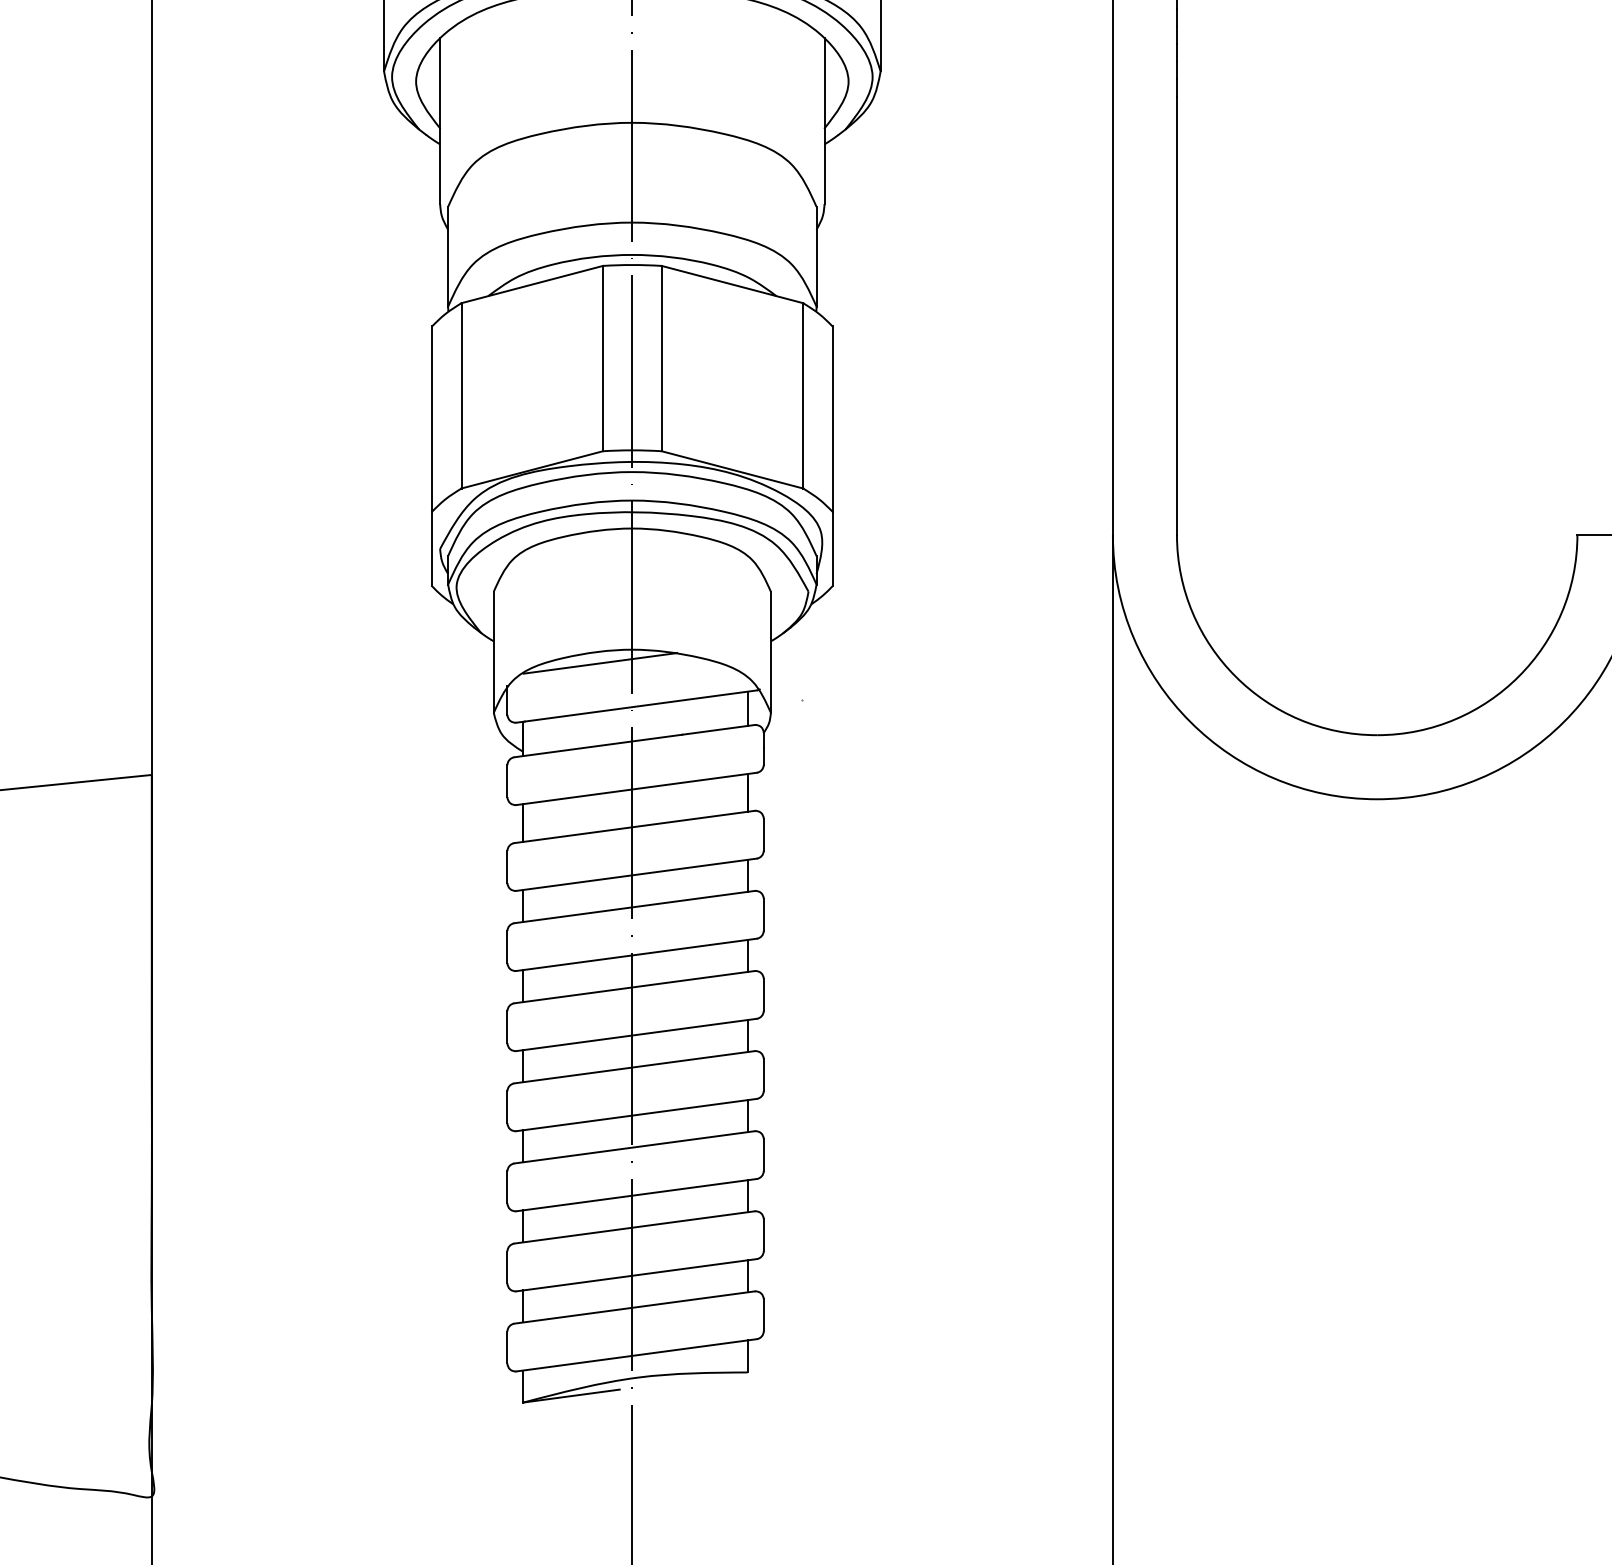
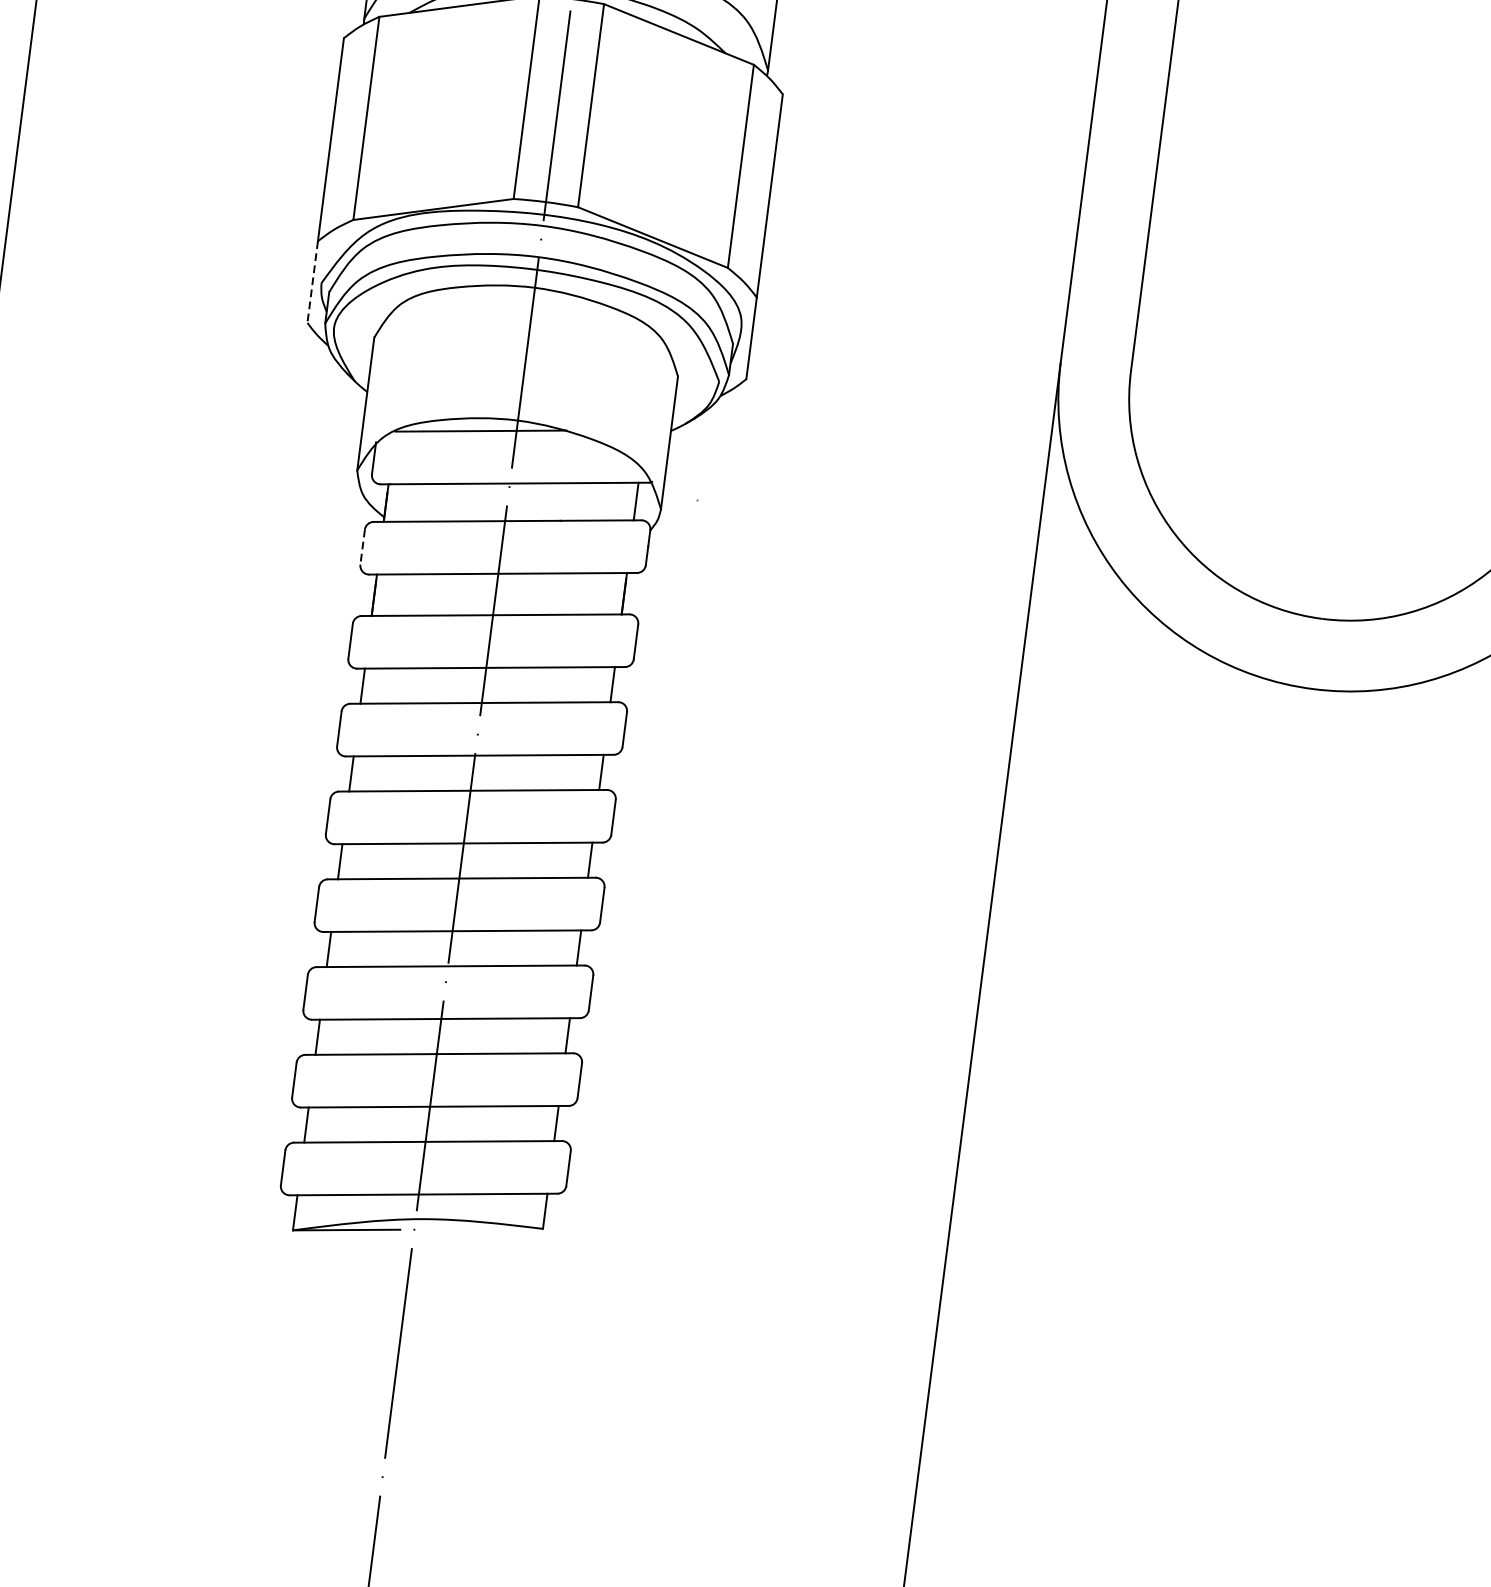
line: (432, 549) -> (313, 282), solid -> dashed
line: (507, 781) -> (362, 547), solid -> dashed

